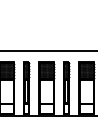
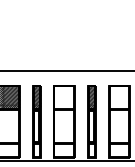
hatch: (46, 70) -> (64, 97), removed
hatch: (86, 70) -> (119, 97), removed

